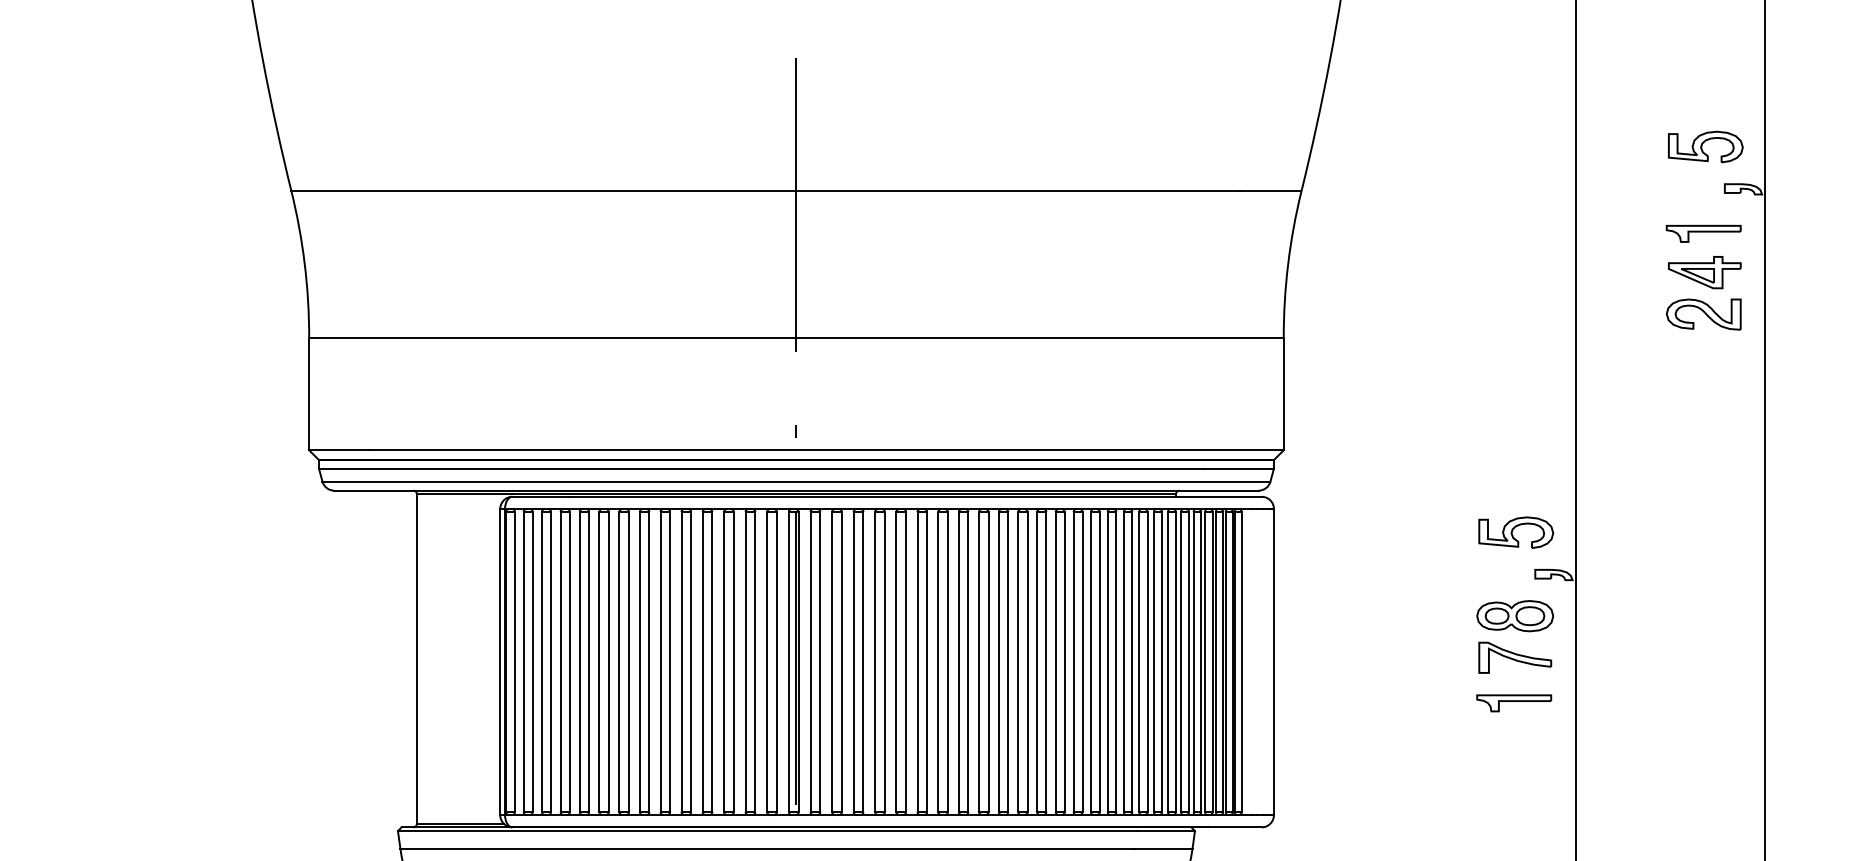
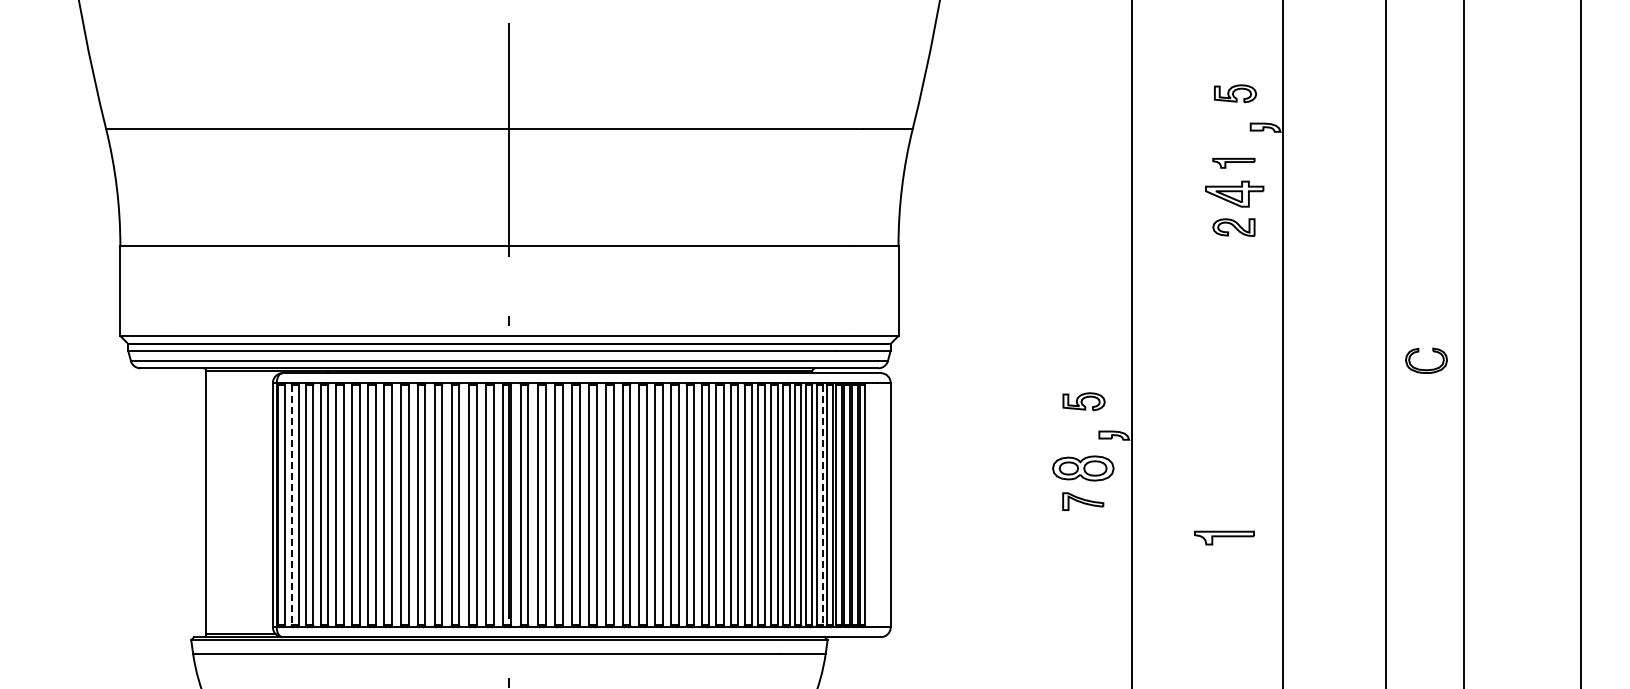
part: (1705, 146) -> (1235, 93), size x0.7
part: (1703, 234) -> (1233, 163), size x0.7
part: (1703, 314) -> (1233, 227), size x0.7
part: (1515, 532) -> (1083, 401), size x0.7
part: (1514, 657) -> (1082, 501), size x0.7
line: (523, 662) -> (291, 505), solid -> dashed
line: (1188, 662) -> (822, 505), solid -> dashed
part: (1514, 702) -> (1224, 537), moved

